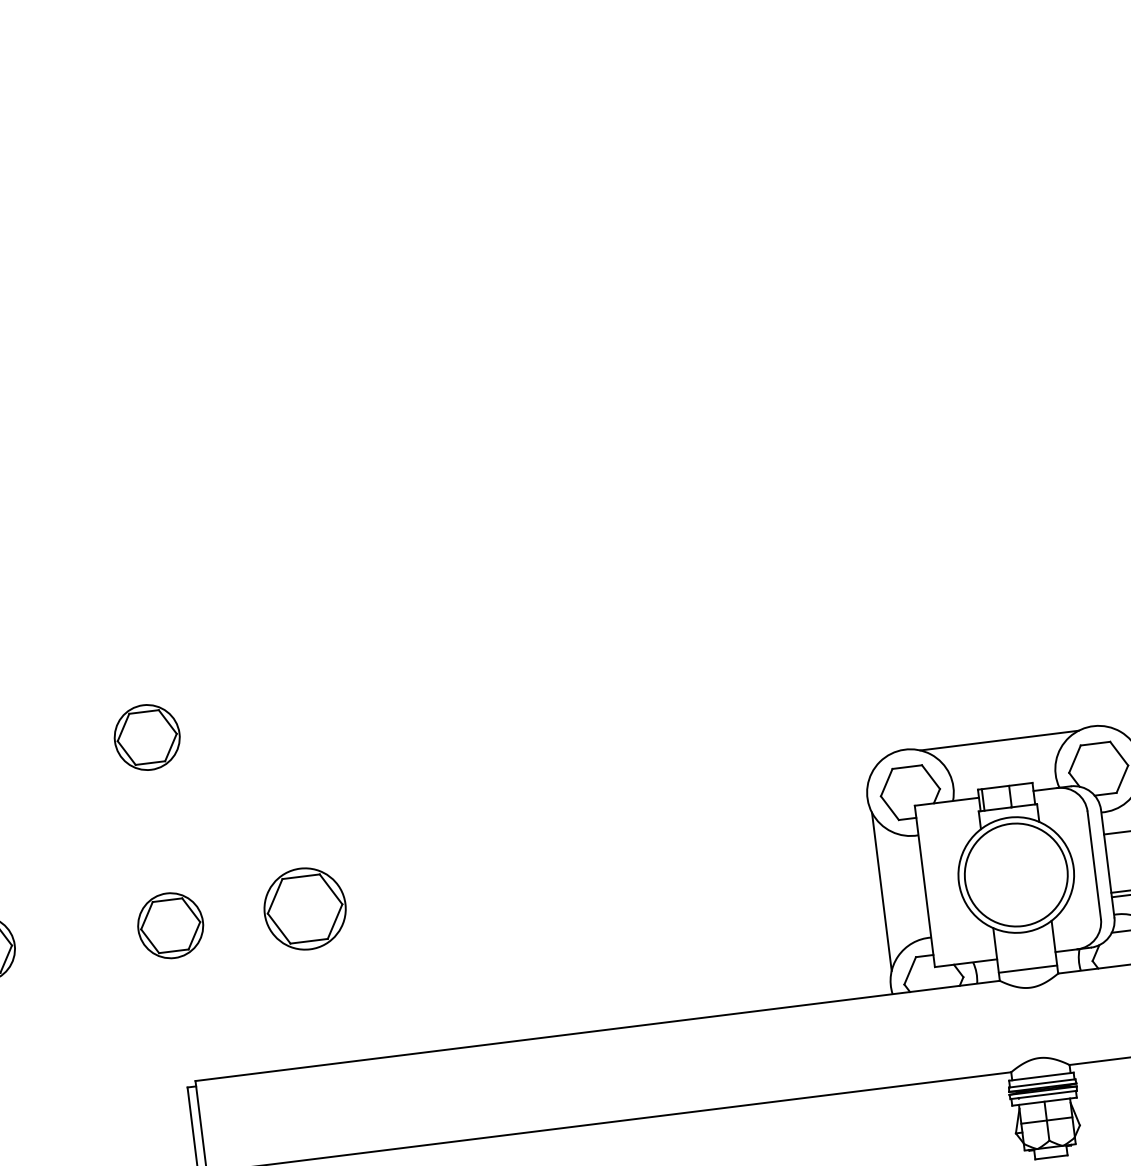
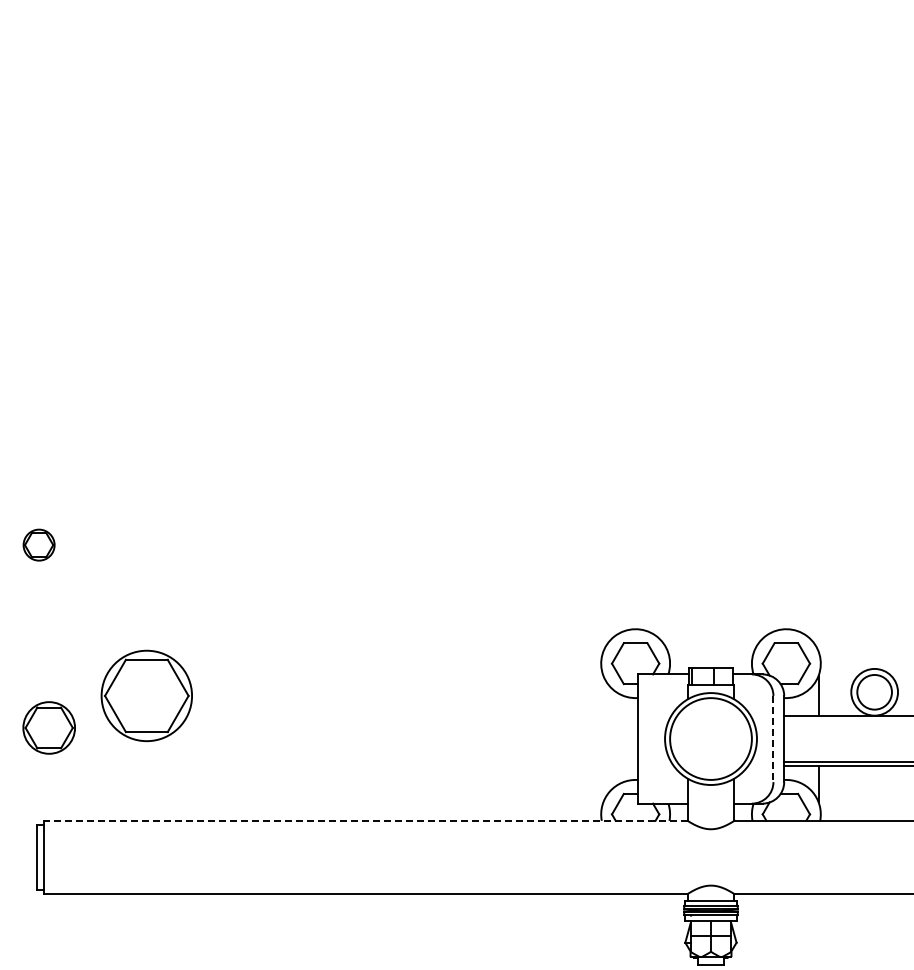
part: (146, 736) -> (38, 544), size x0.6
line: (998, 740) -> (710, 631), removed
line: (1094, 865) -> (773, 739), solid -> dashed
line: (881, 891) -> (603, 738), removed
part: (304, 908) -> (146, 695), size x1.4
part: (169, 925) -> (48, 727), moved
line: (1027, 969) -> (710, 814), removed
line: (597, 1030) -> (365, 820), solid -> dashed

